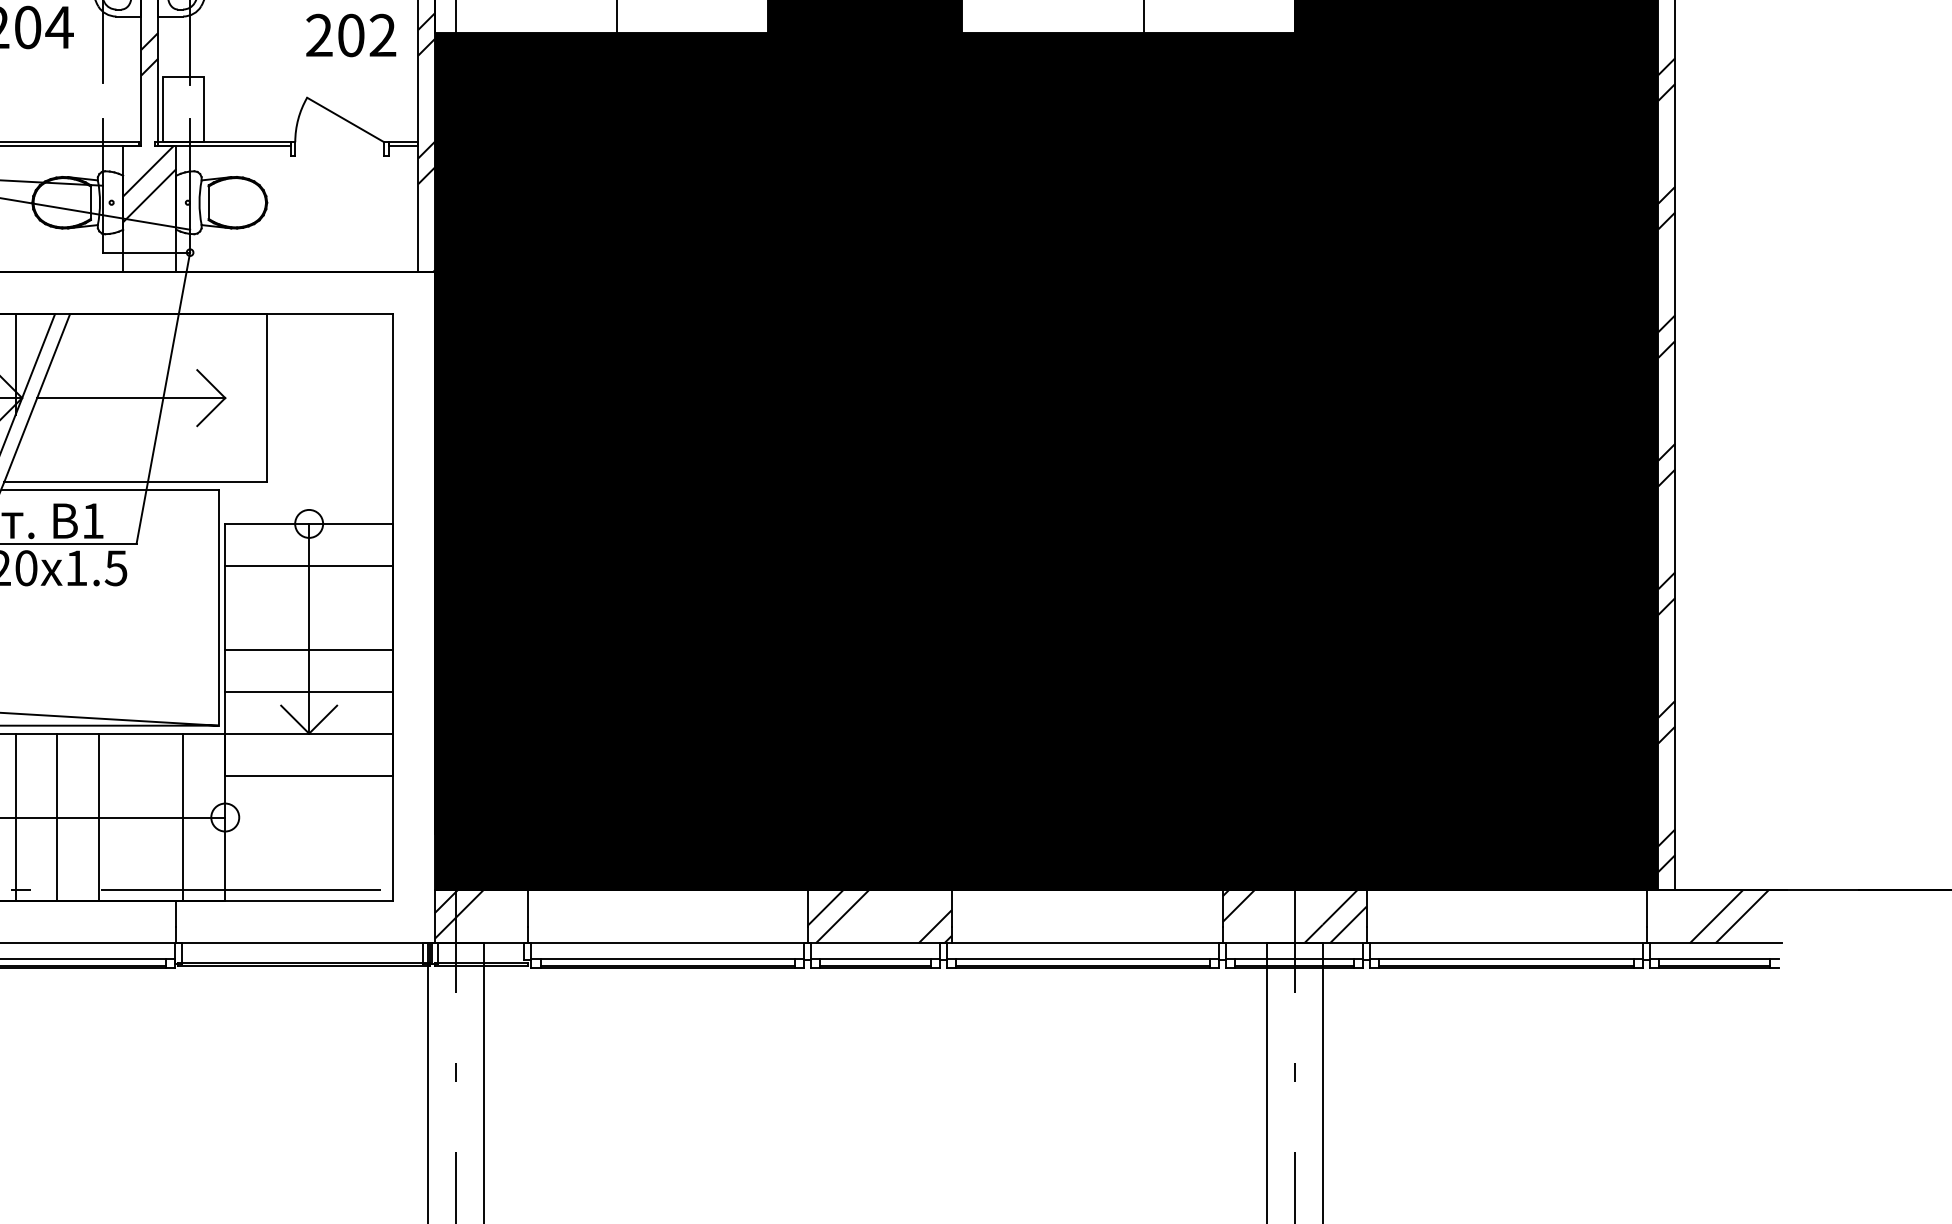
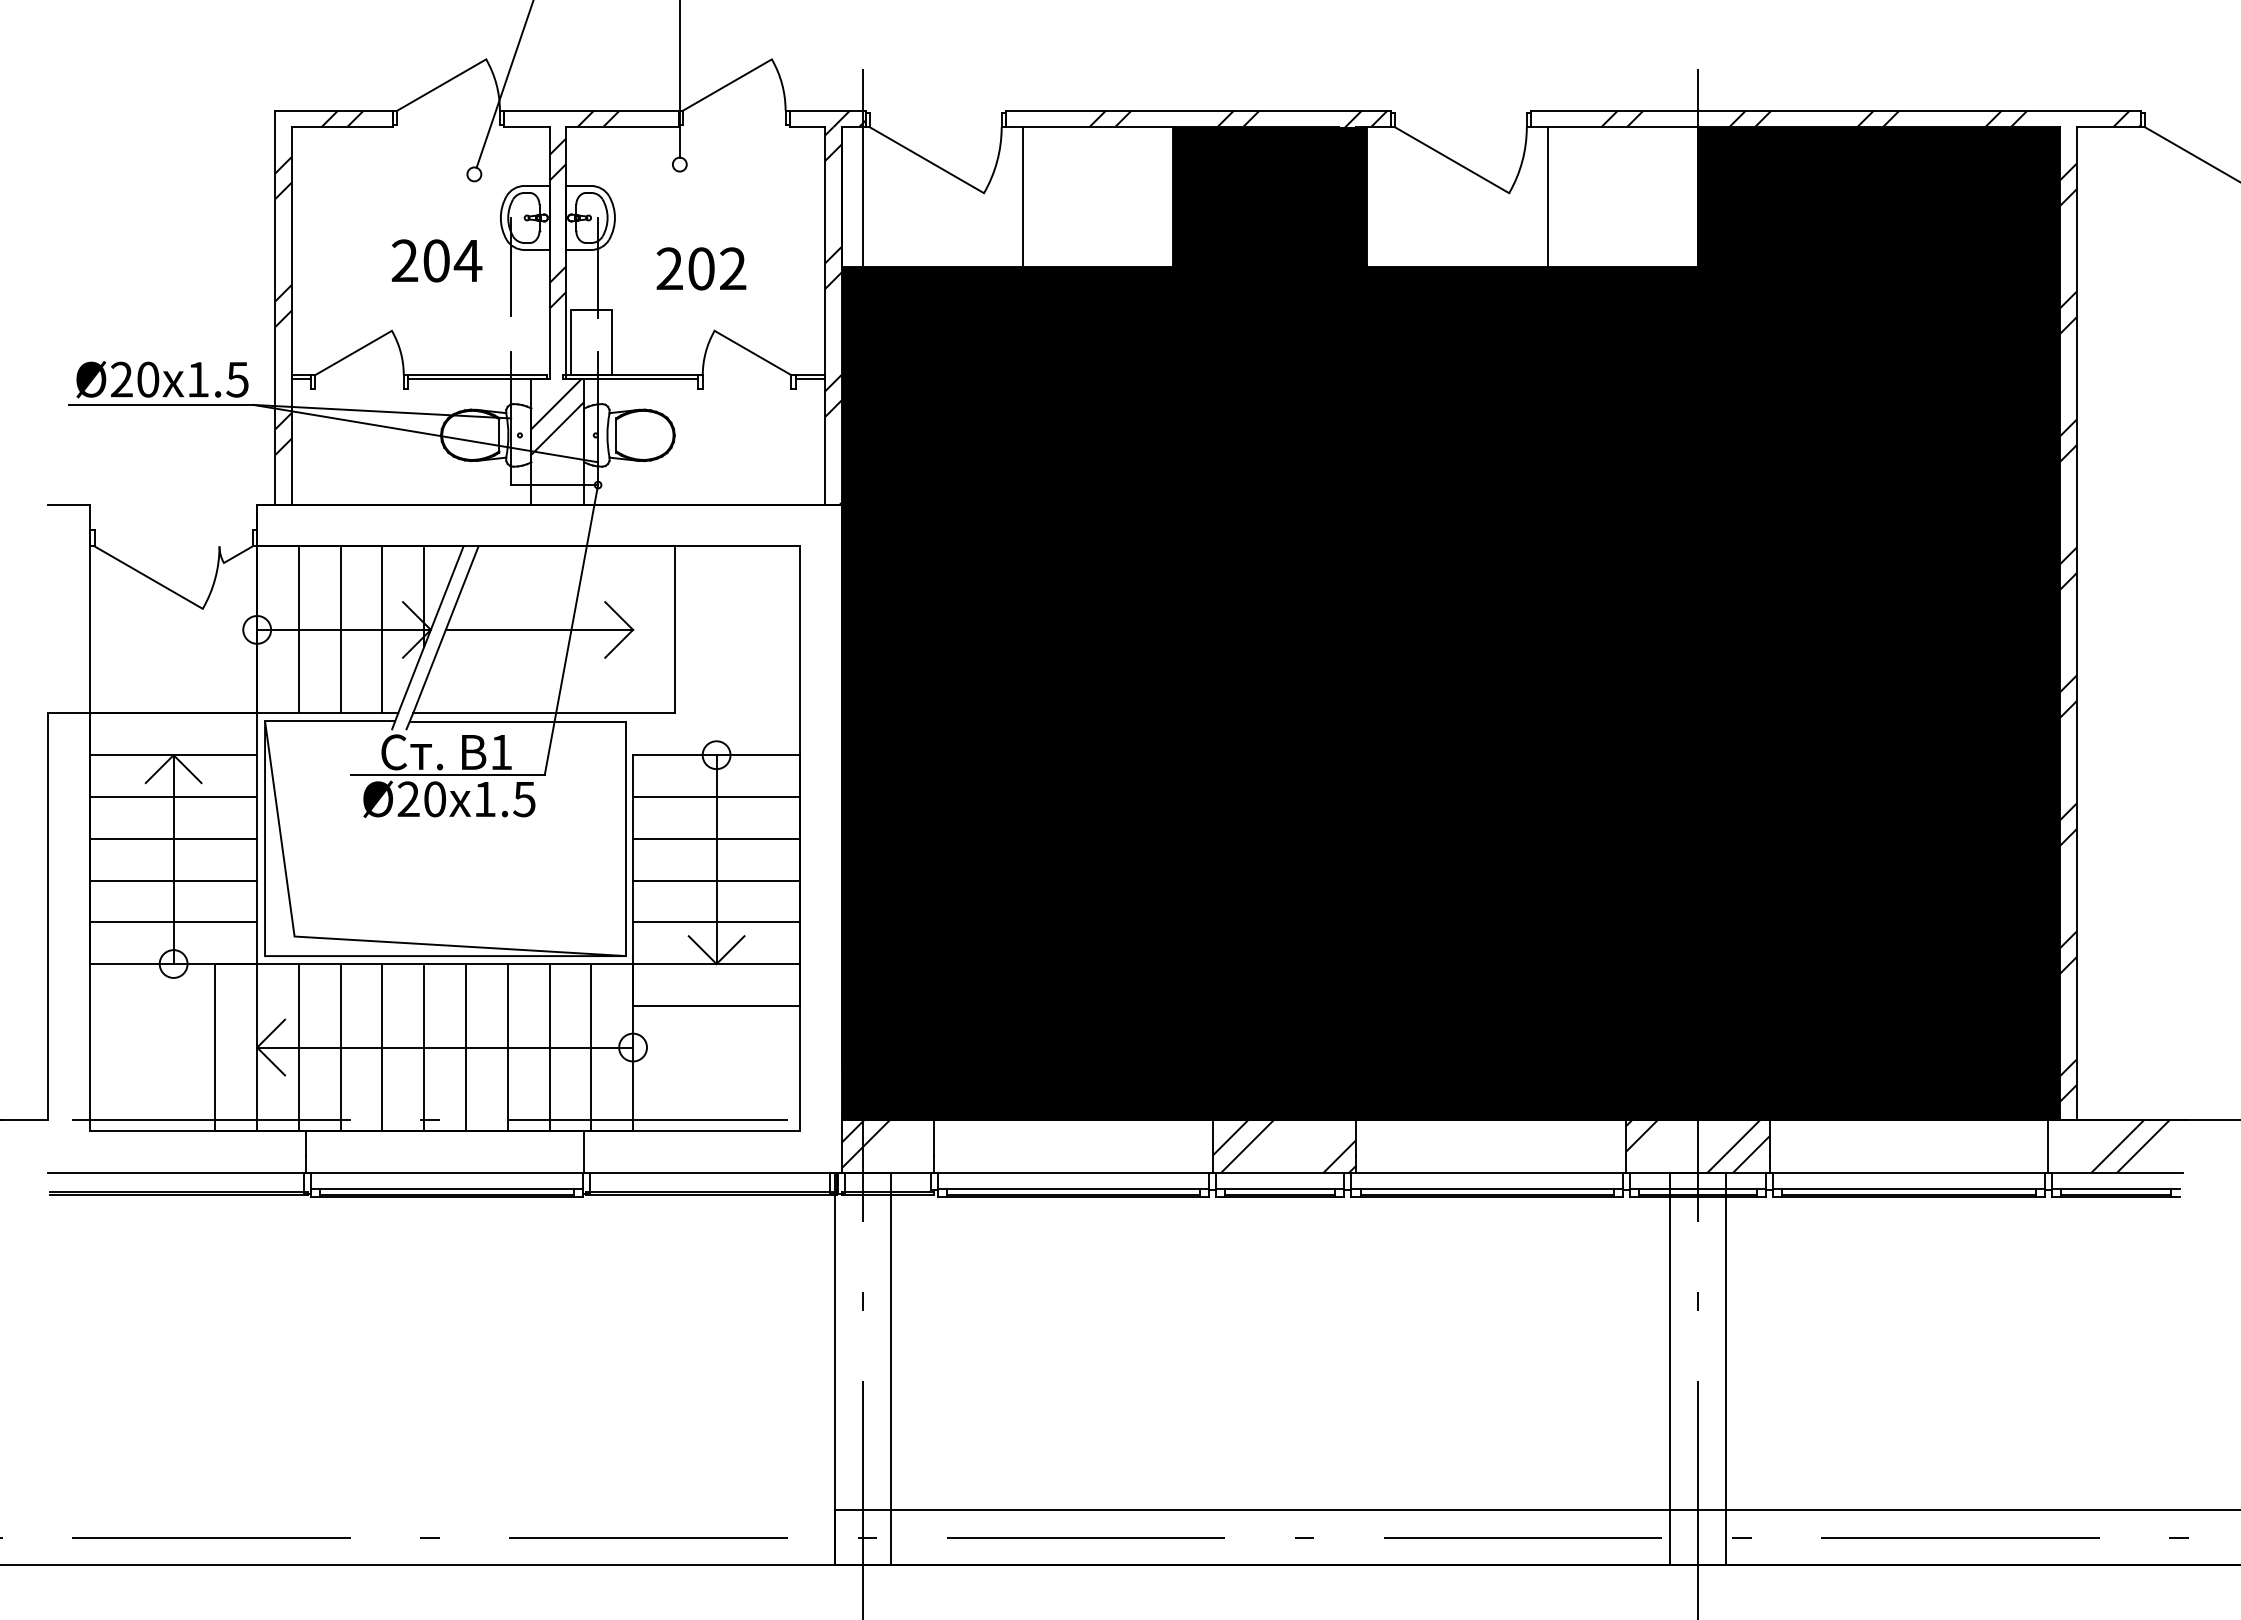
text: (351, 35) -> (701, 268), moved
line: (309, 607) -> (716, 838), added
line: (141, 817) -> (549, 1047), added

